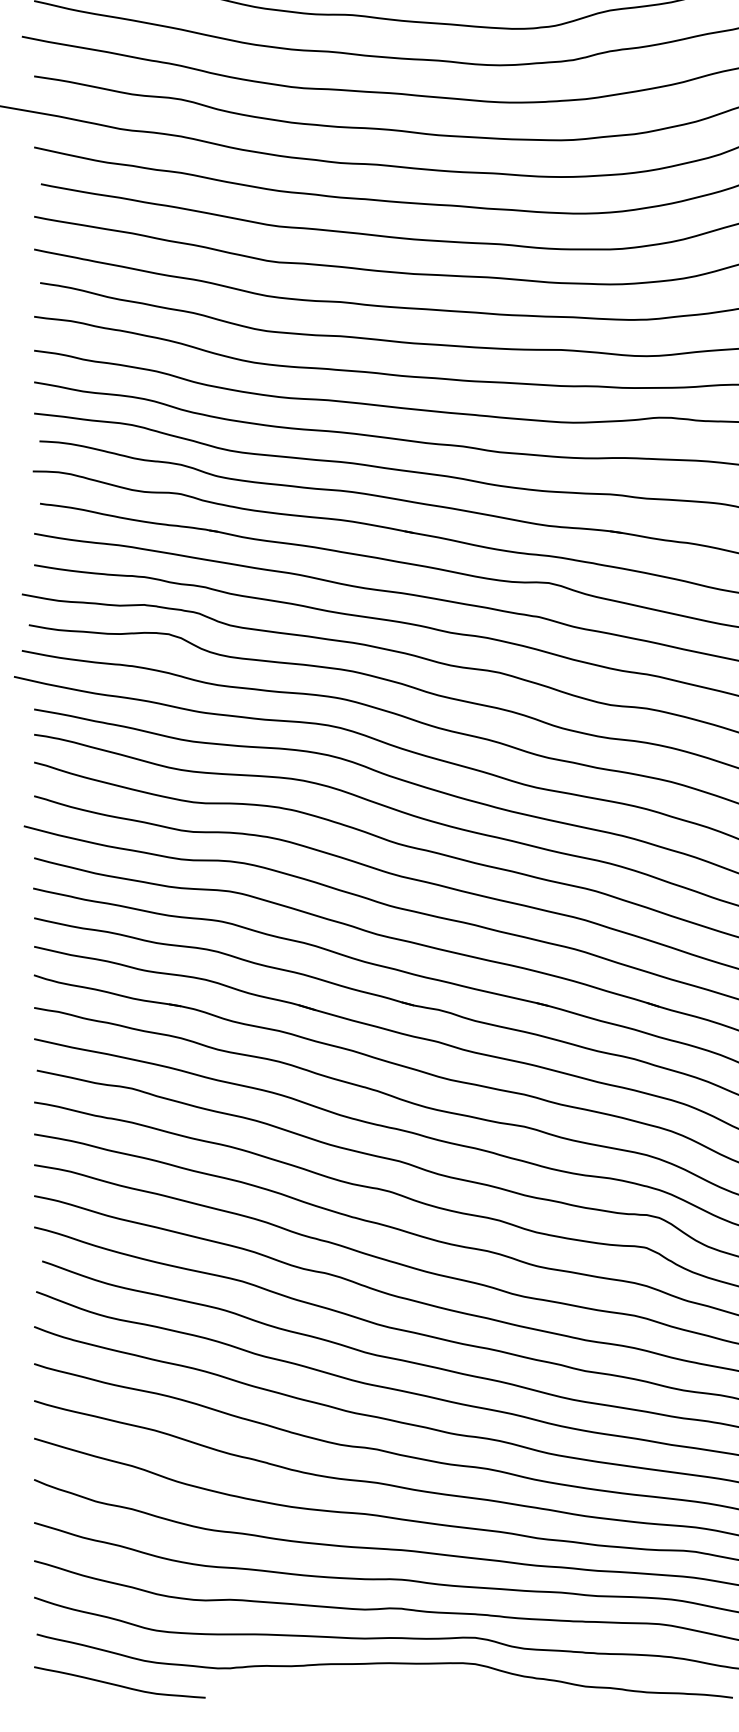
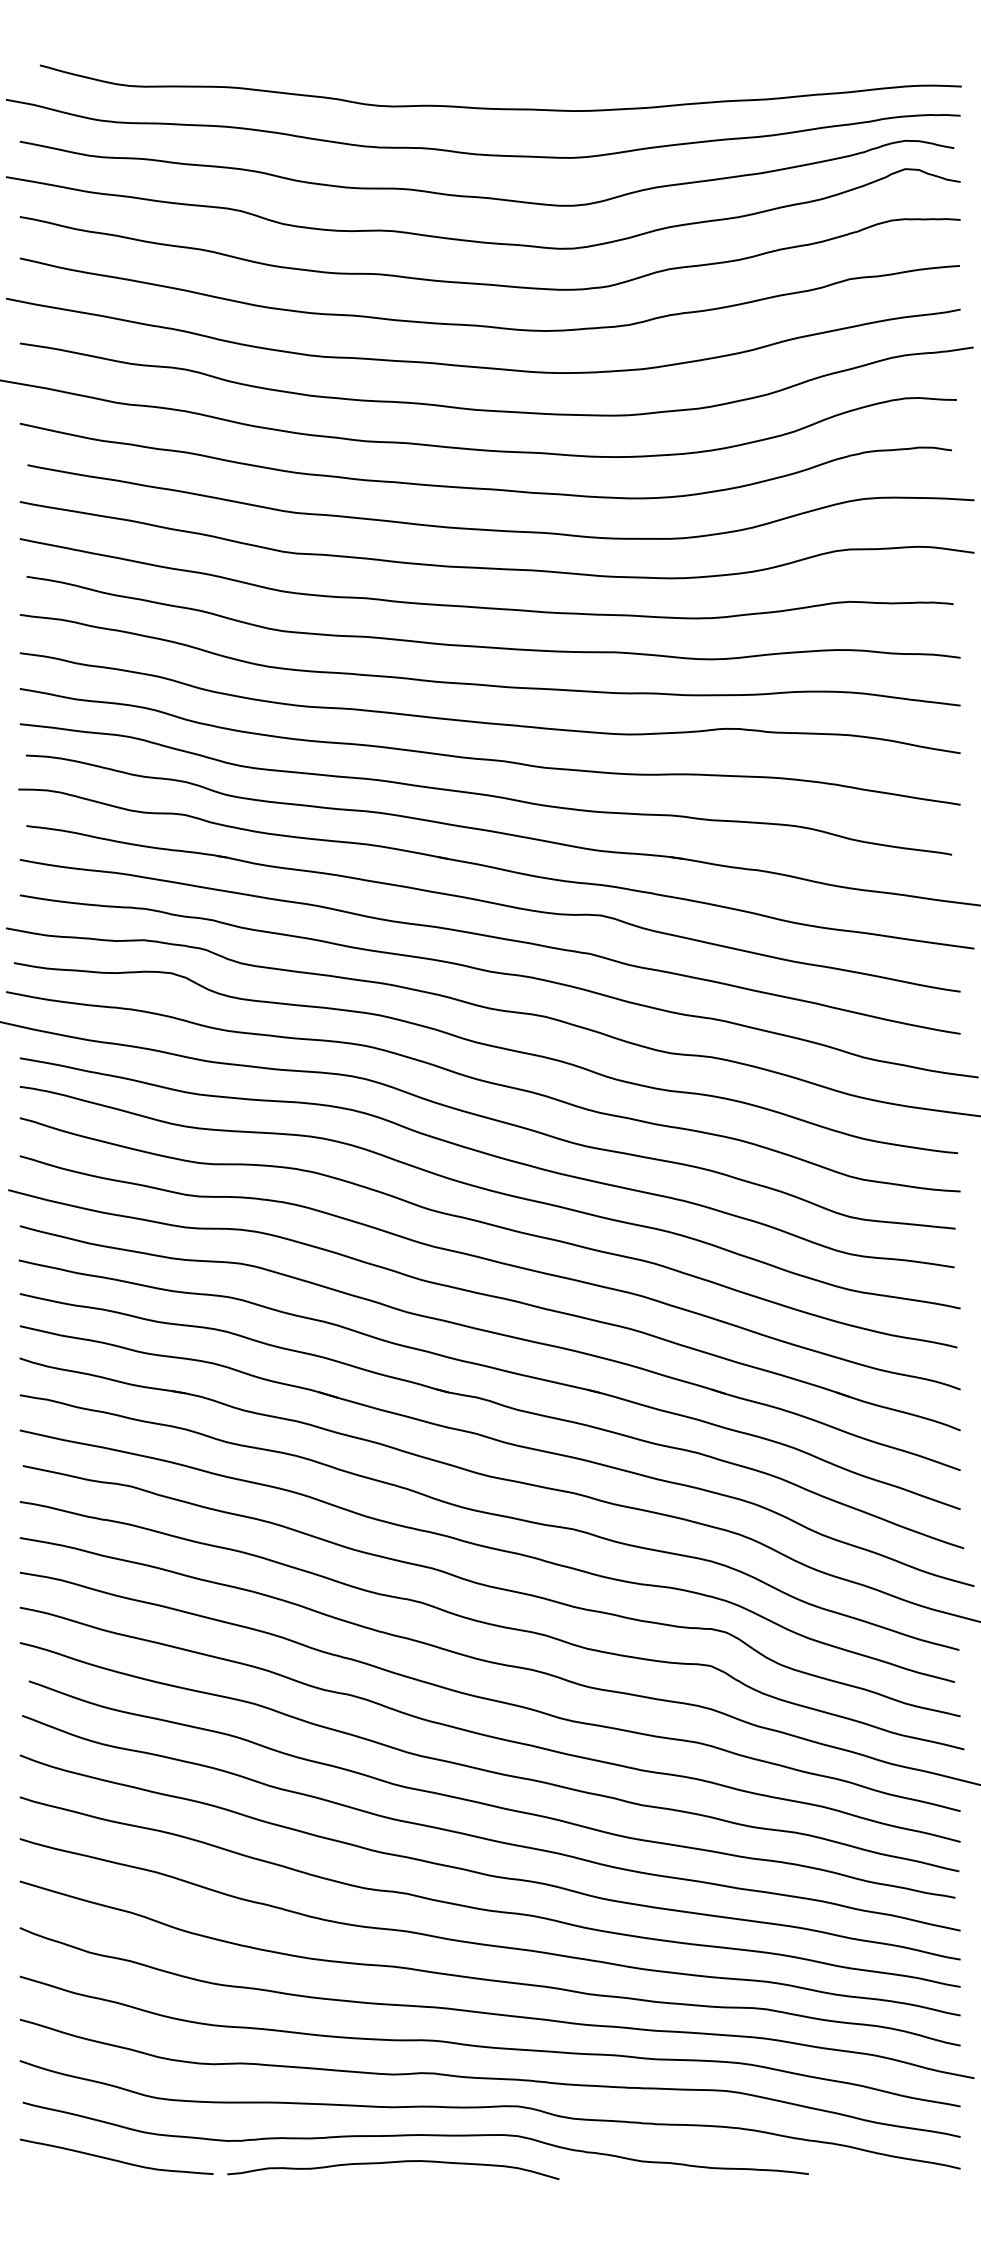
curve: (364, 1688) -> (392, 2163), added

